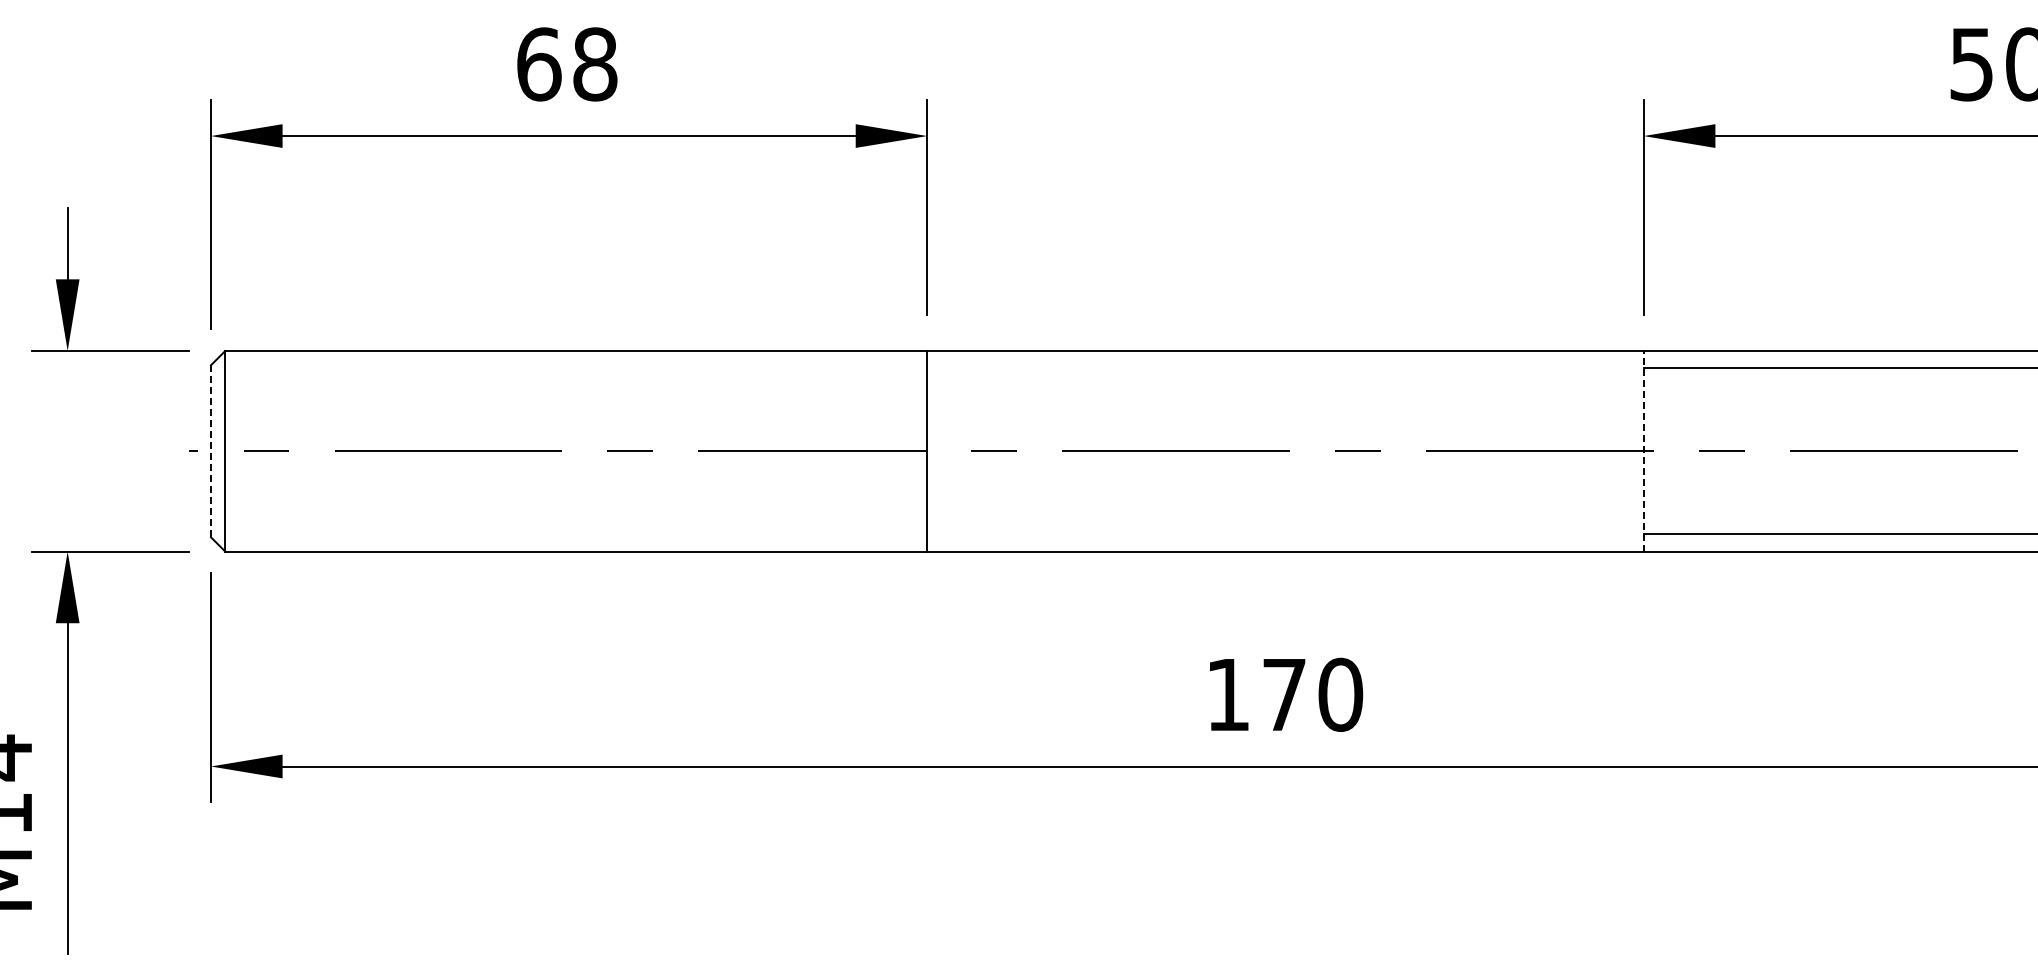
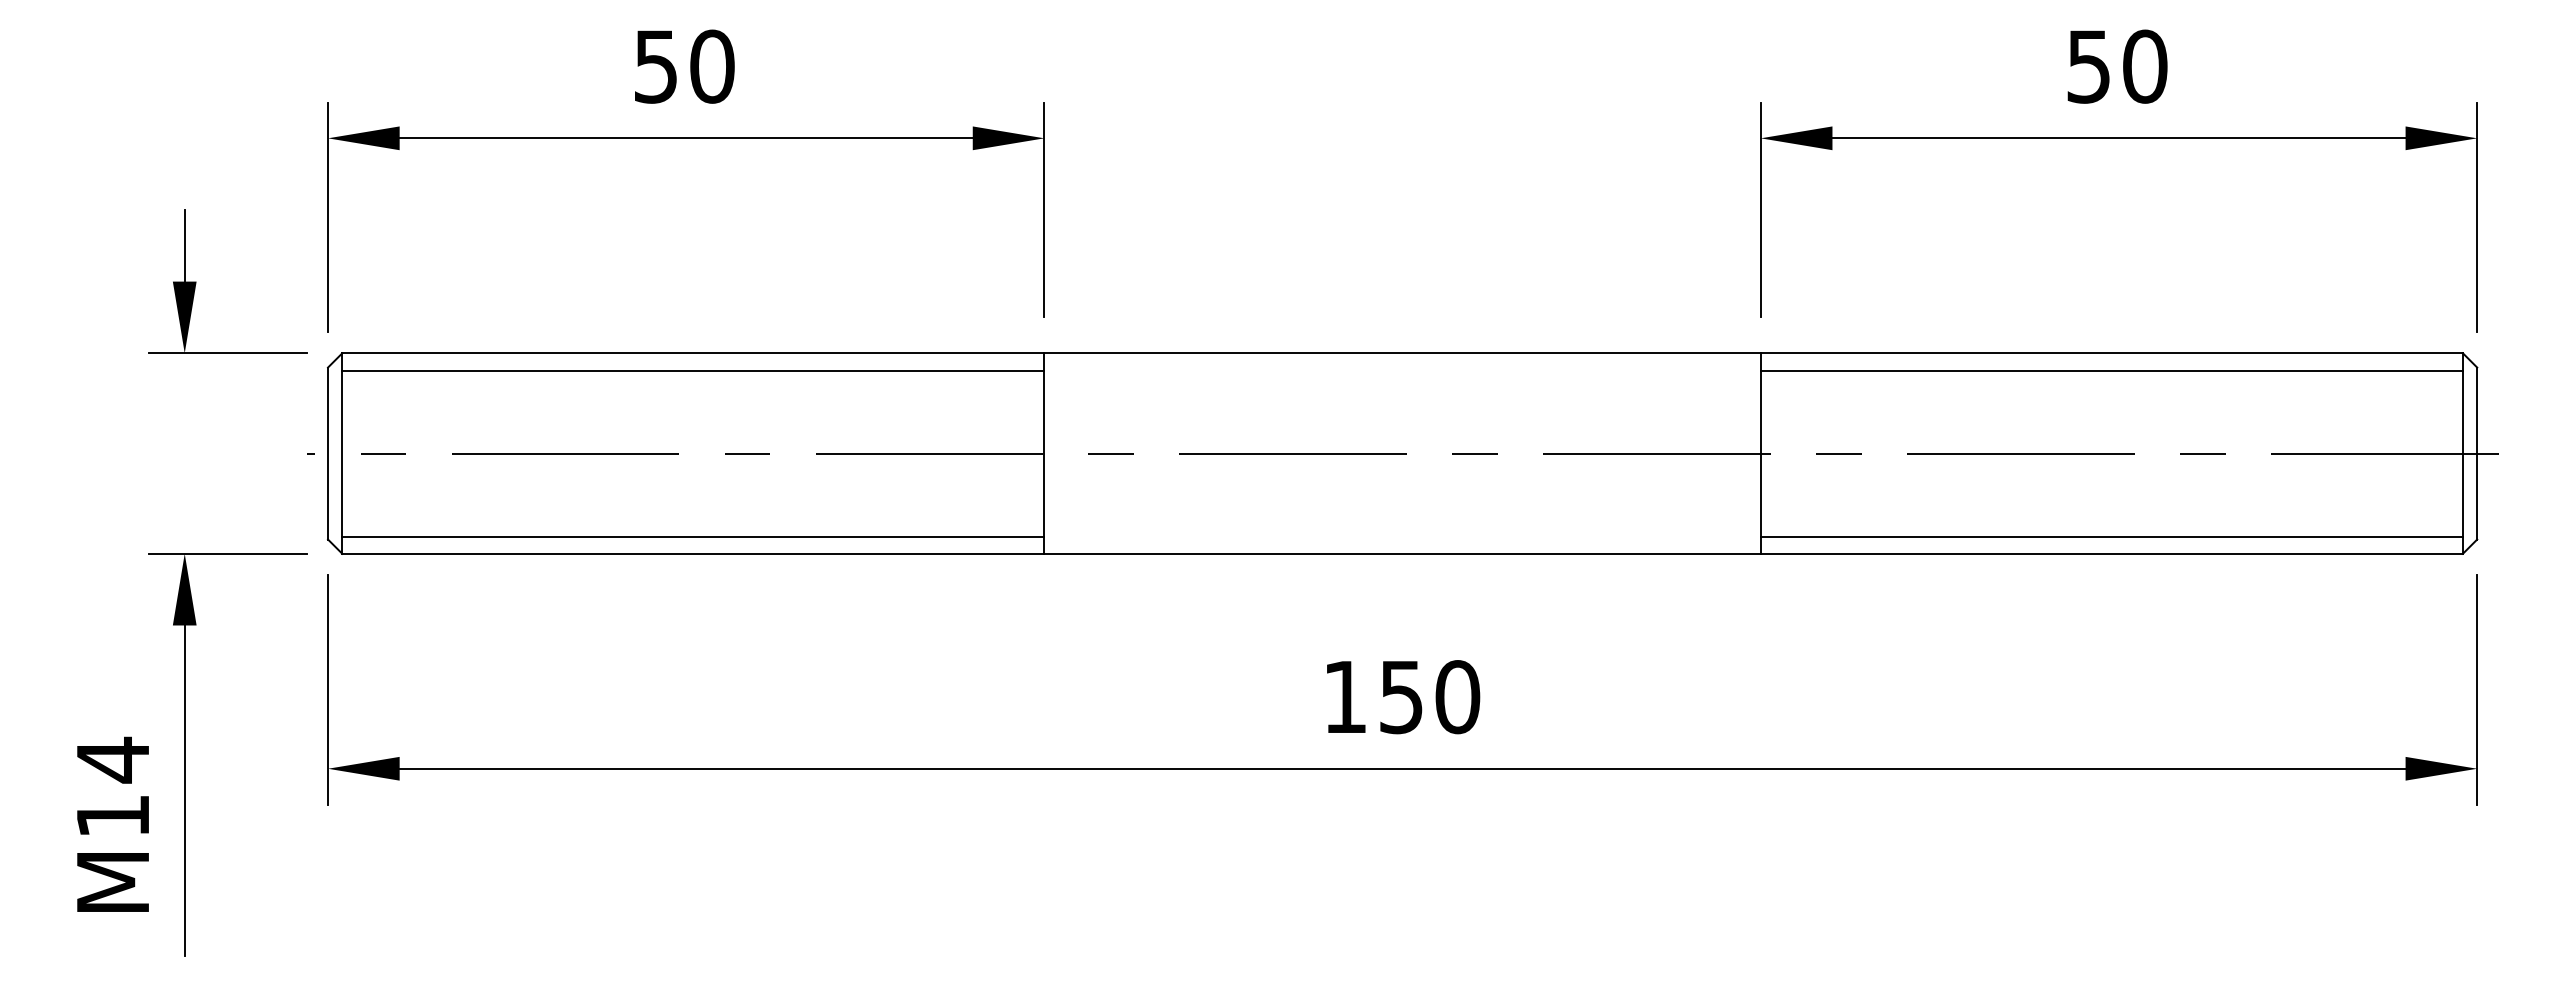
text: (567, 64) -> (684, 66), 68 -> 50
line: (576, 368) -> (693, 370), added
line: (211, 451) -> (328, 453), dashed -> solid
line: (1643, 451) -> (1760, 453), dashed -> solid
line: (576, 534) -> (693, 536), added
text: (1284, 695) -> (1401, 697), 170 -> 150

